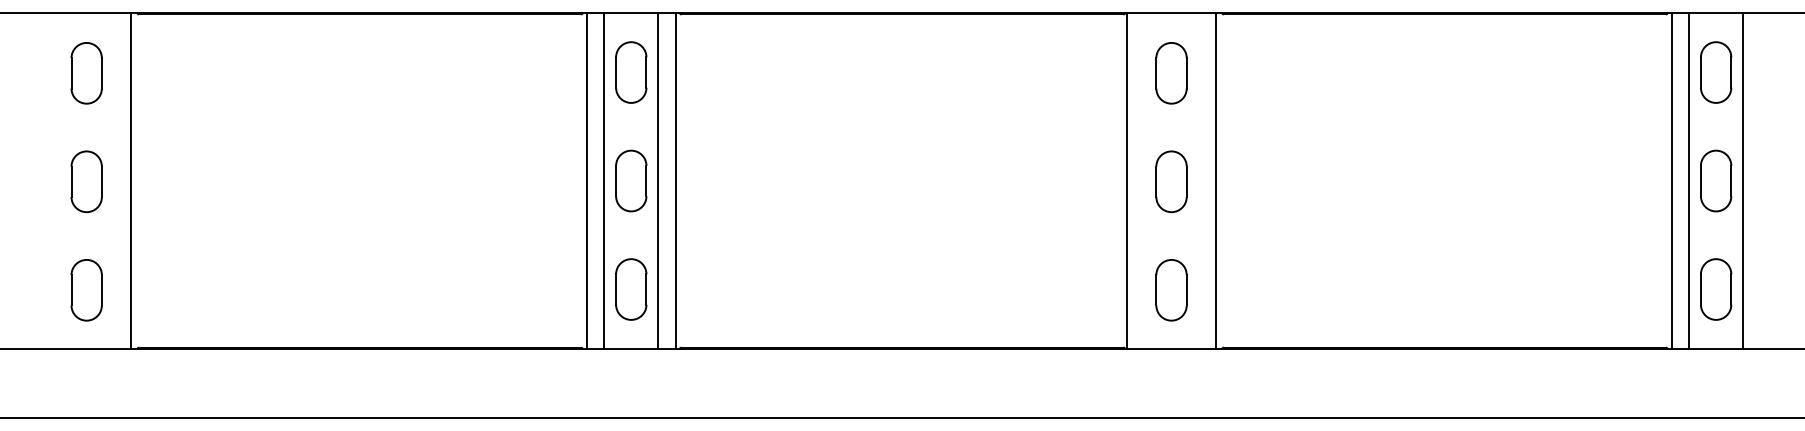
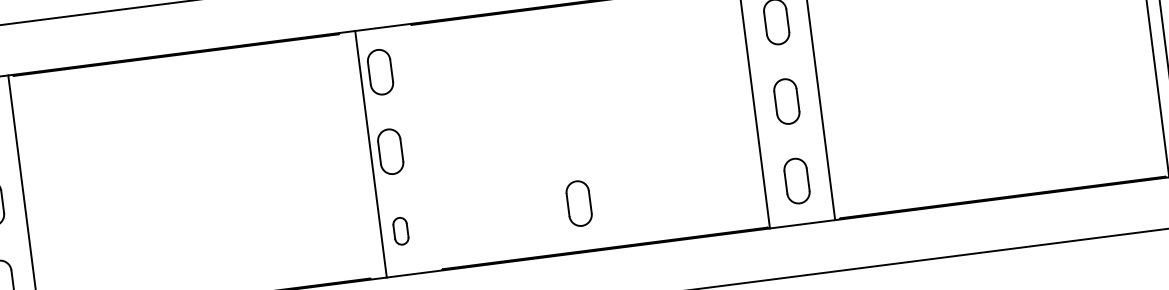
line: (586, 180) -> (357, 155), removed
line: (658, 180) -> (410, 148), removed
line: (675, 180) -> (423, 147), removed
part: (875, 282) -> (579, 203), added
part: (631, 289) -> (401, 231), size x0.6

